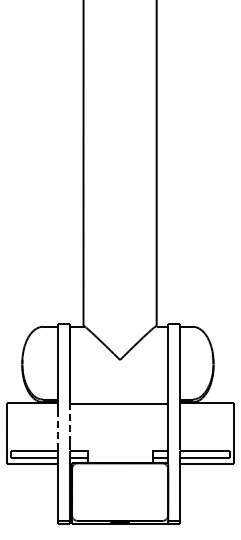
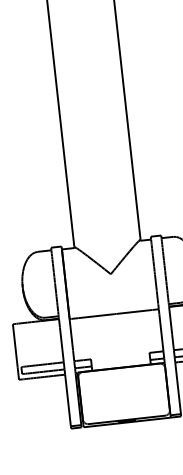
line: (69, 420) -> (71, 334), dashed -> solid
line: (58, 430) -> (62, 344), dashed -> solid

